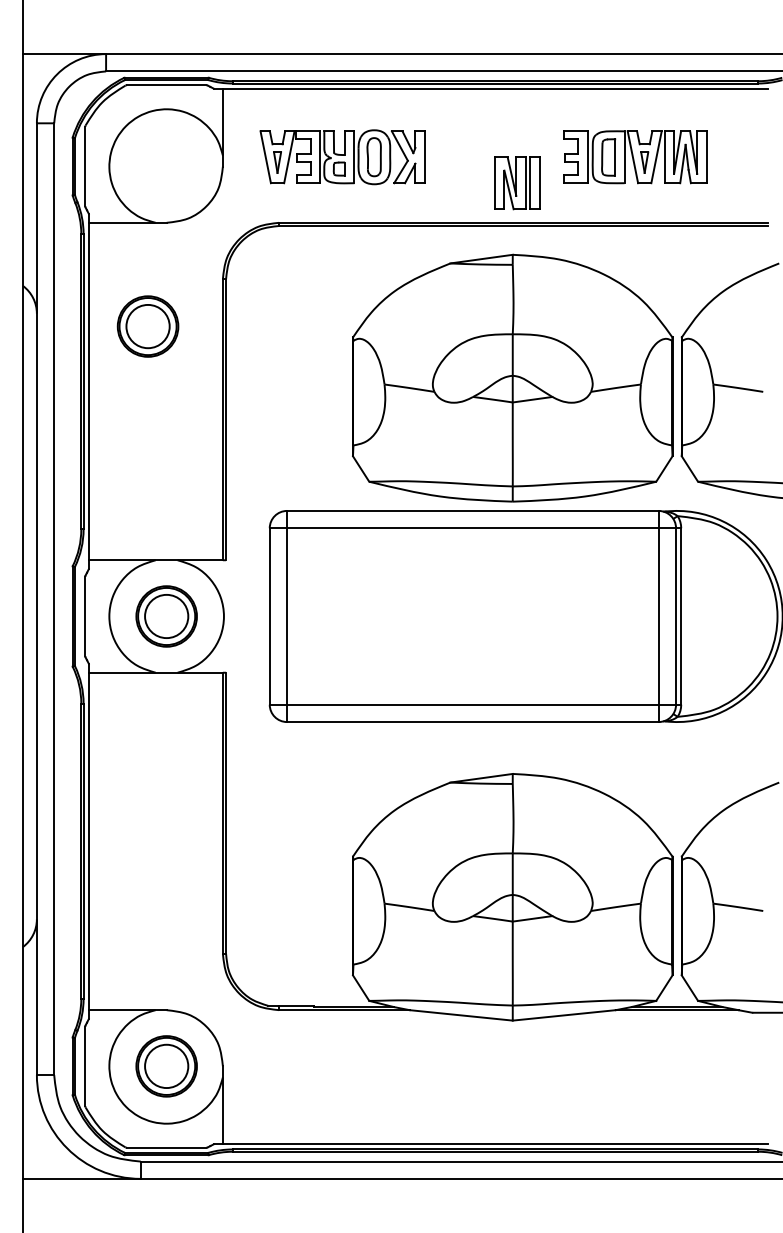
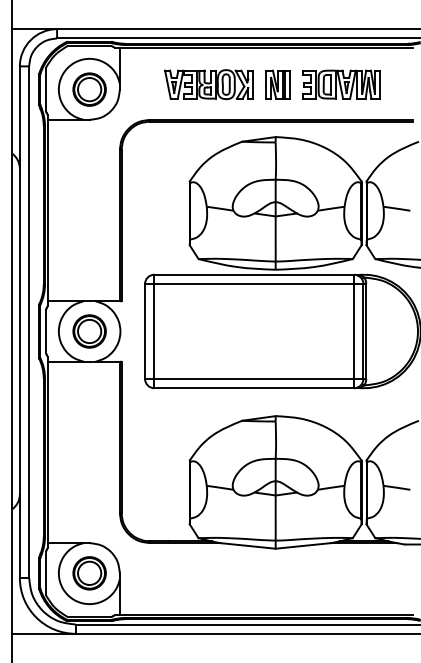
part: (341, 157) -> (208, 84), moved
part: (516, 183) -> (277, 84), moved
part: (147, 326) -> (89, 89), moved

